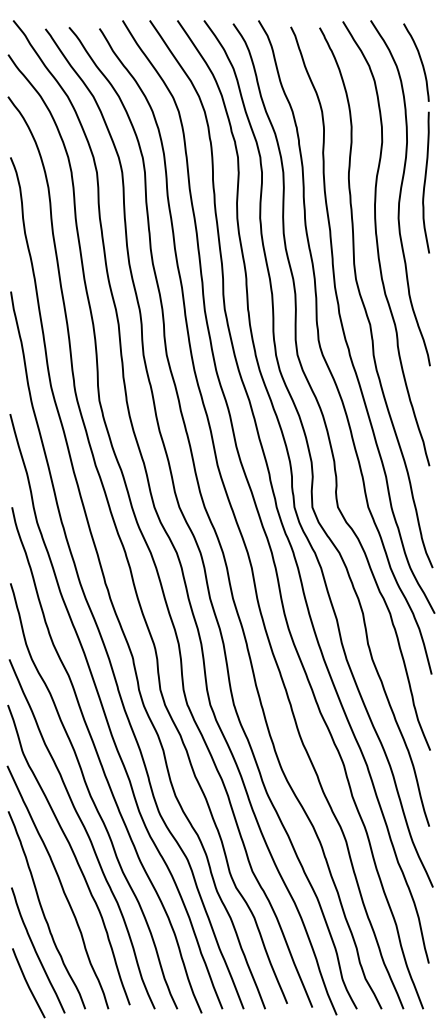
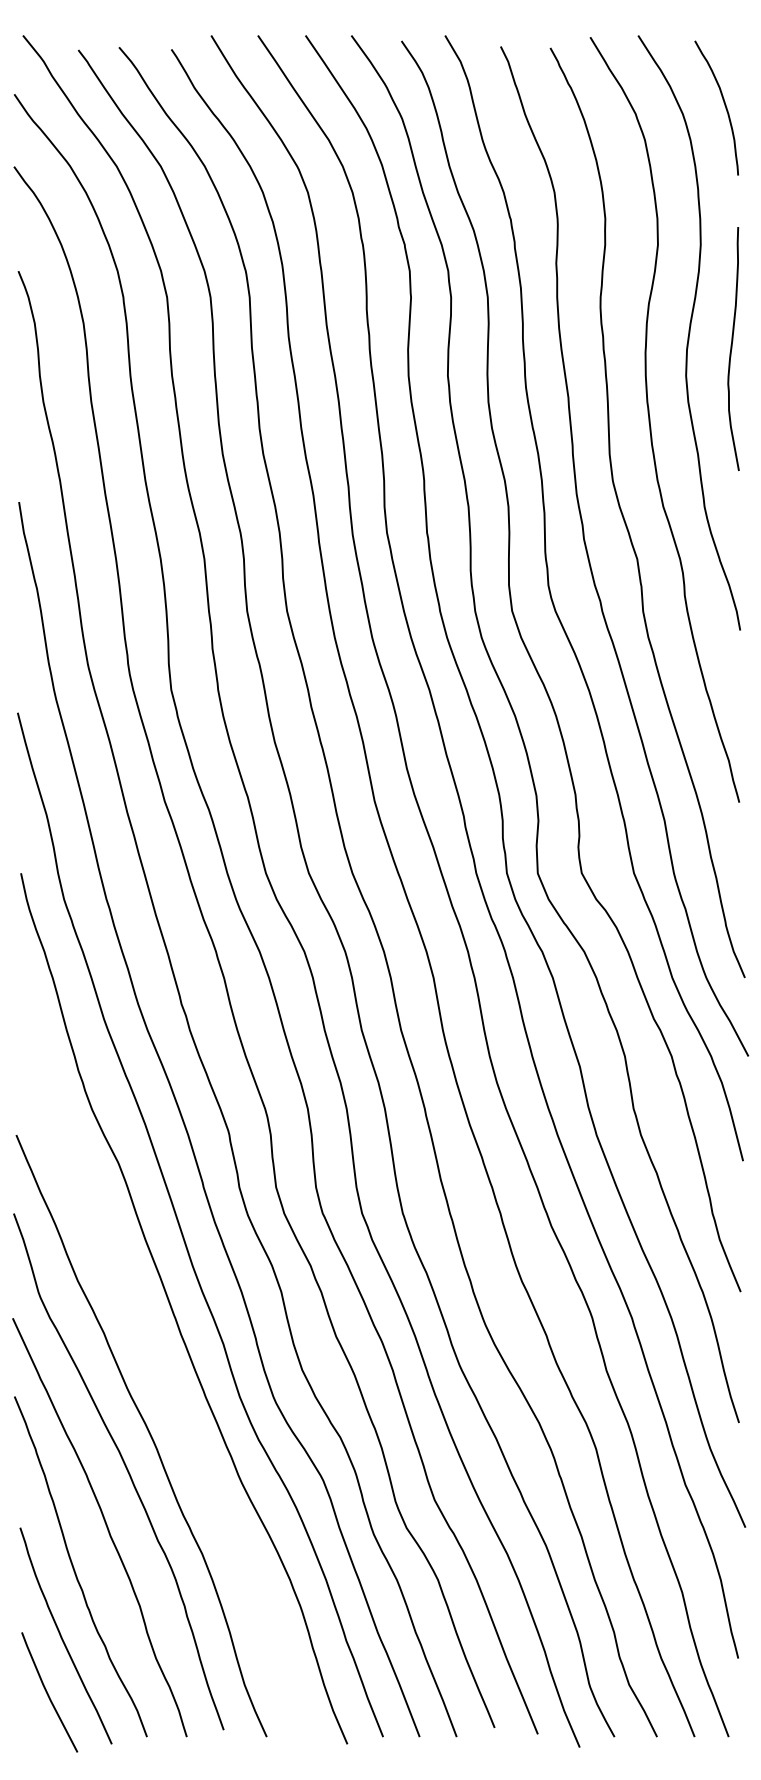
curve: (425, 182) -> (732, 348), moved
curve: (92, 797) -> (159, 1372), removed

